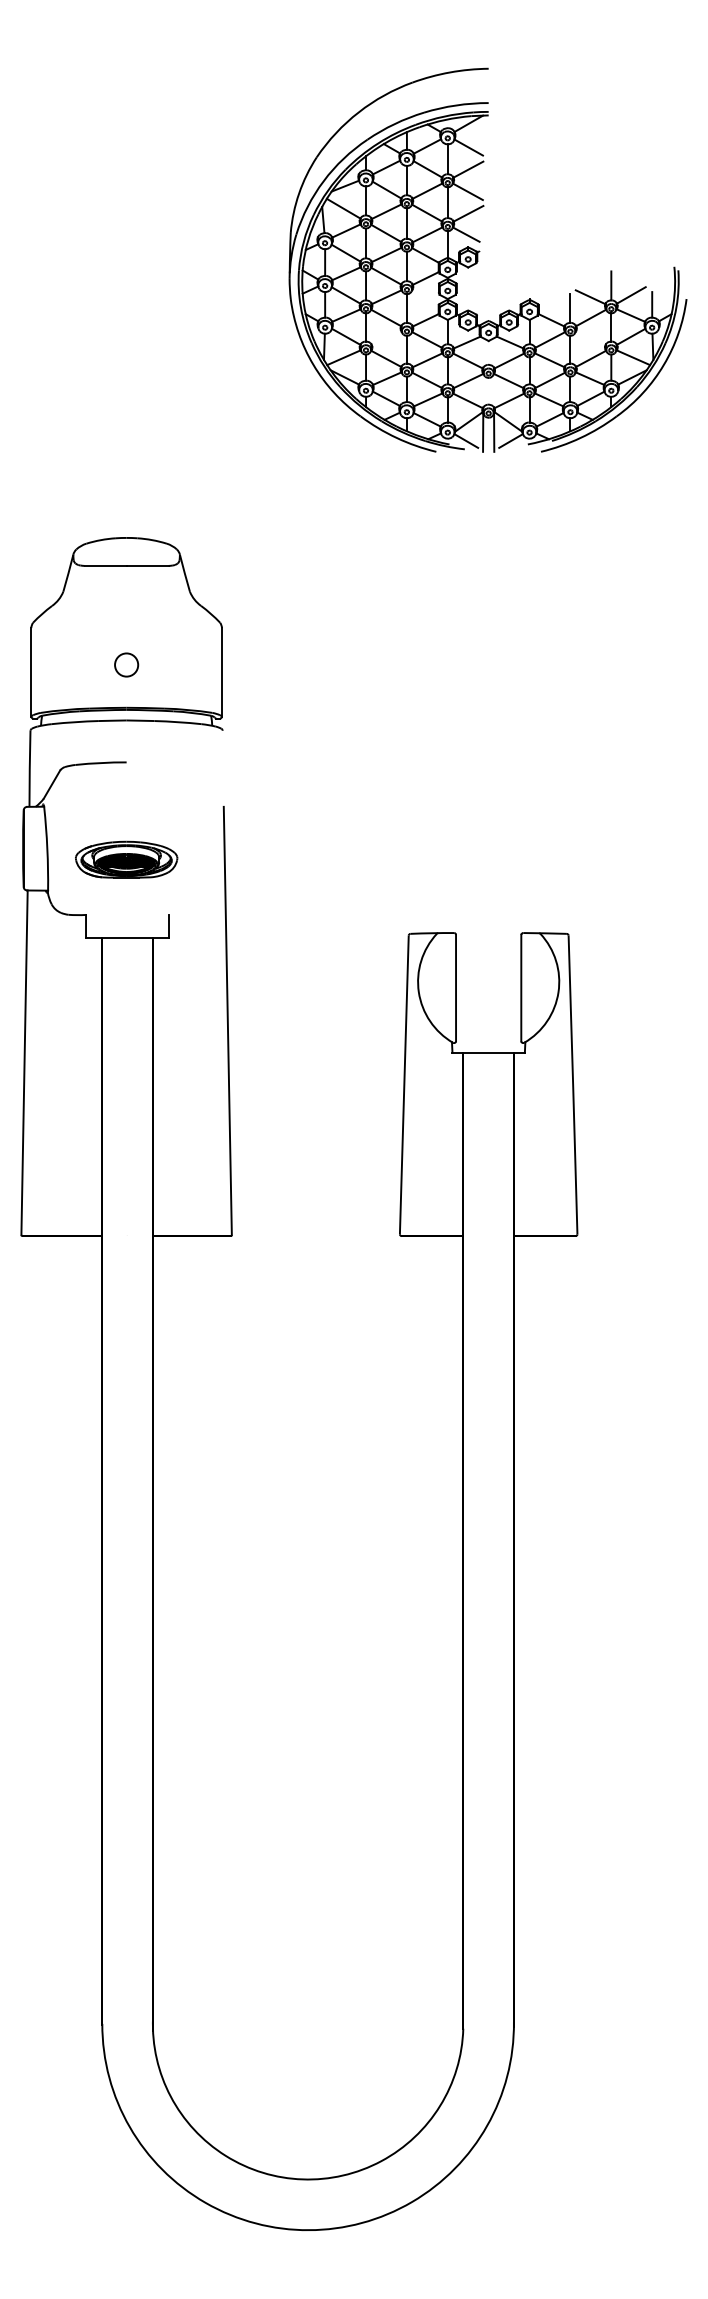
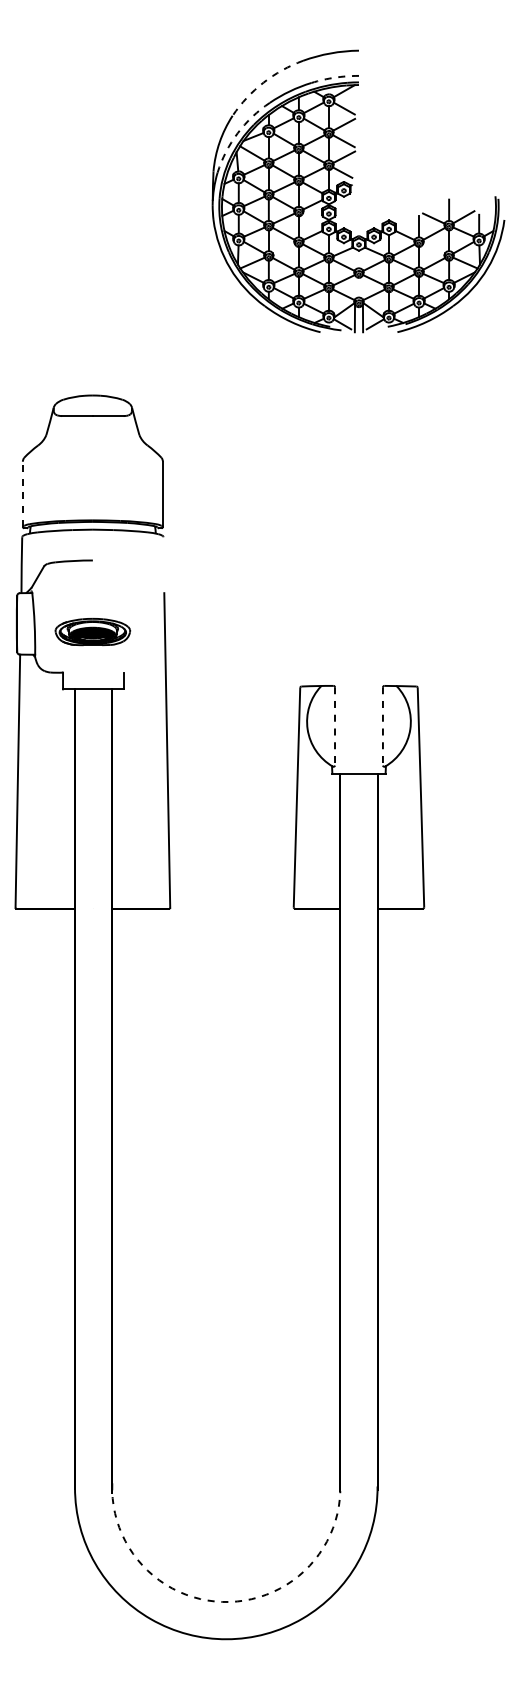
arc: (455, 105) -> (334, 77), solid -> dashed
arc: (358, 112) -> (263, 82), solid -> dashed
arc: (323, 181) -> (237, 133), solid -> dashed
circle: (126, 664) -> (92, 488), removed
line: (30, 672) -> (22, 494), solid -> dashed
line: (456, 988) -> (335, 726), solid -> dashed
line: (520, 988) -> (382, 726), solid -> dashed
arc: (302, 2178) -> (222, 1601), solid -> dashed

